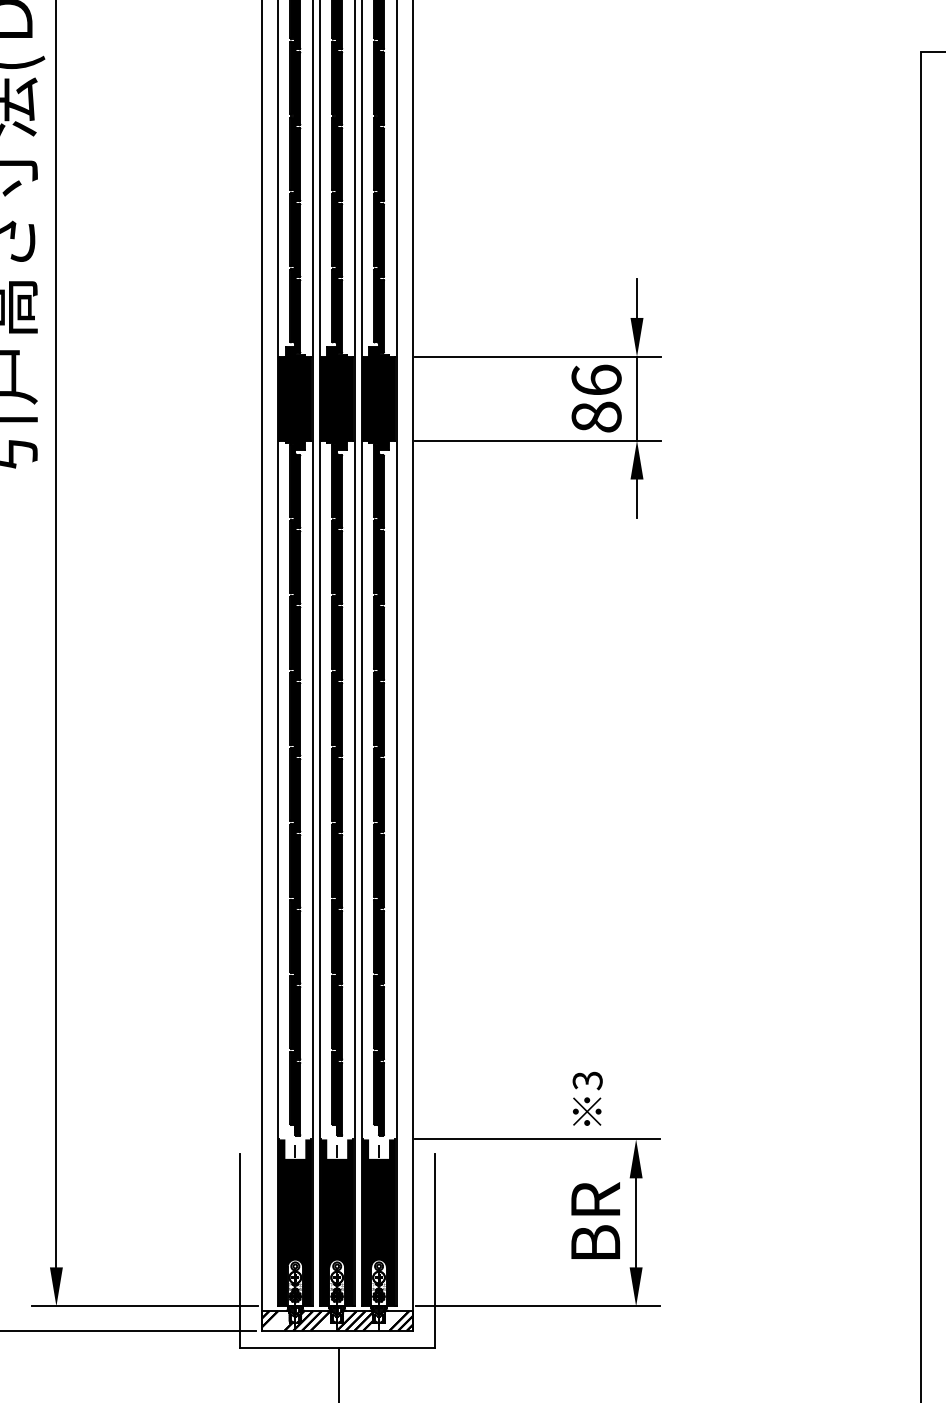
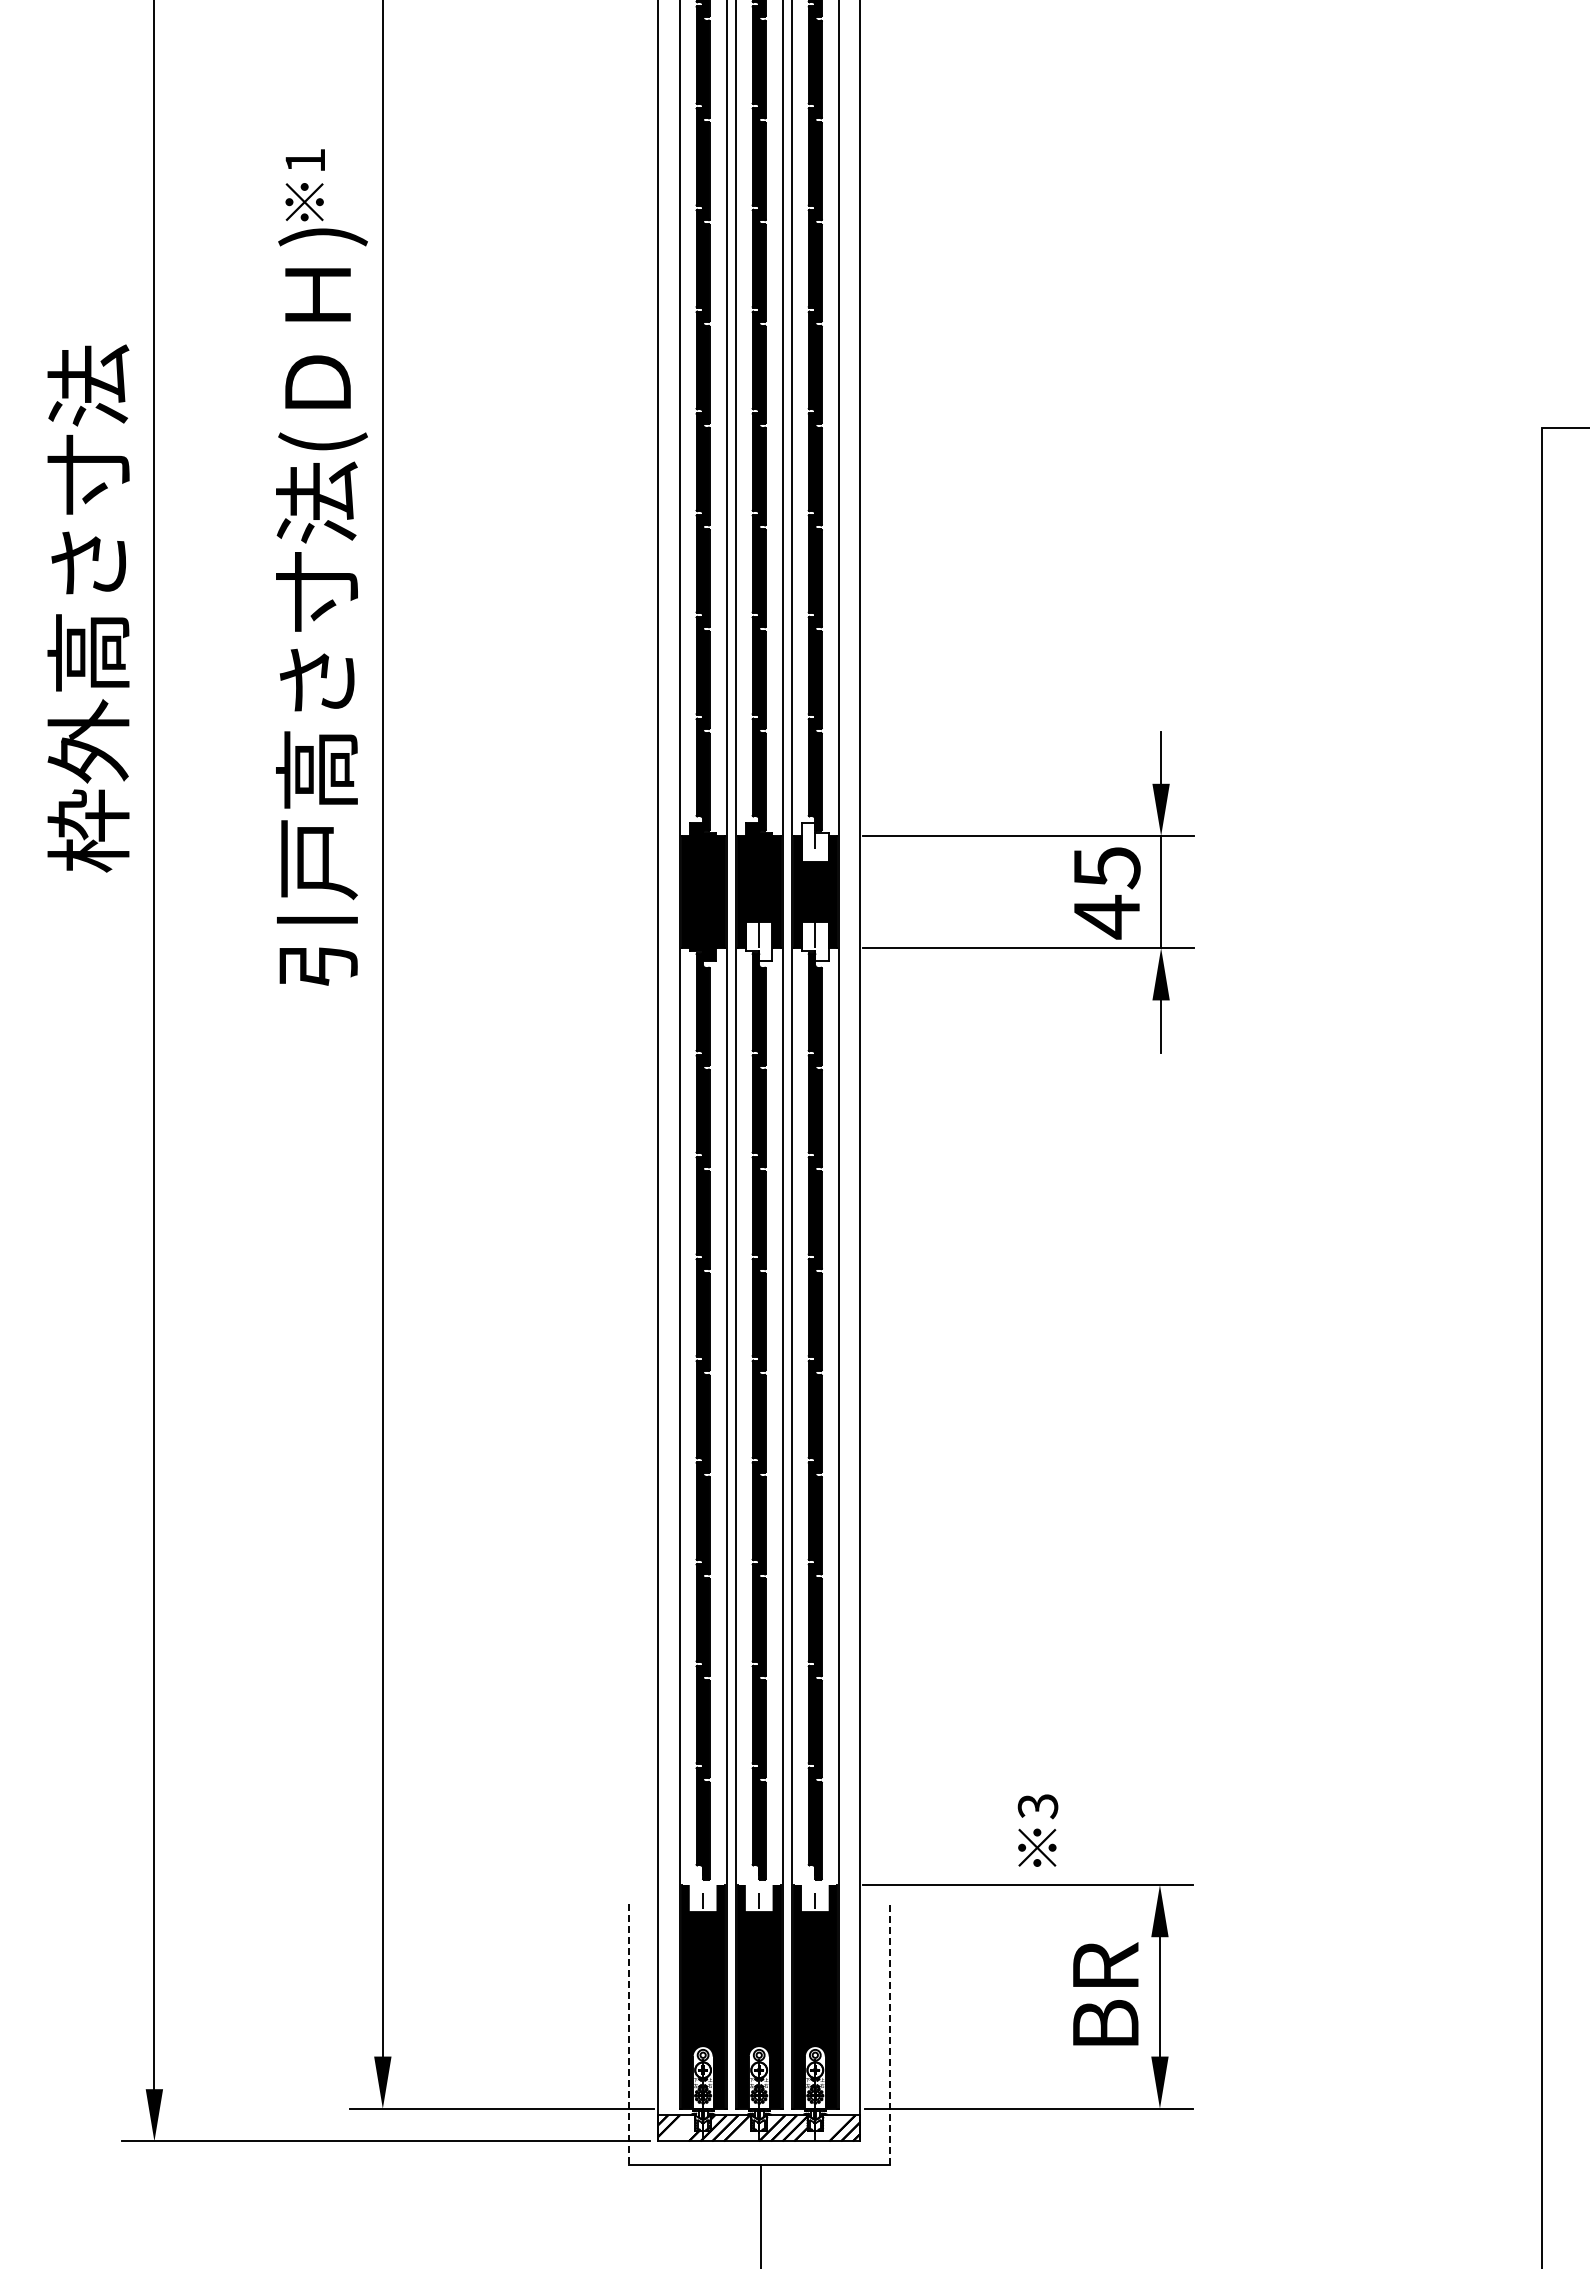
fill: (379, 361) -> (815, 842), removed
text: (596, 399) -> (1106, 892), 86 -> 45
fill: (337, 435) -> (759, 941), removed
fill: (379, 435) -> (815, 941), removed
text: (587, 1098) -> (1037, 1830), moved
line: (434, 1250) -> (889, 2034), solid -> dashed
line: (239, 1251) -> (628, 2035), solid -> dashed

